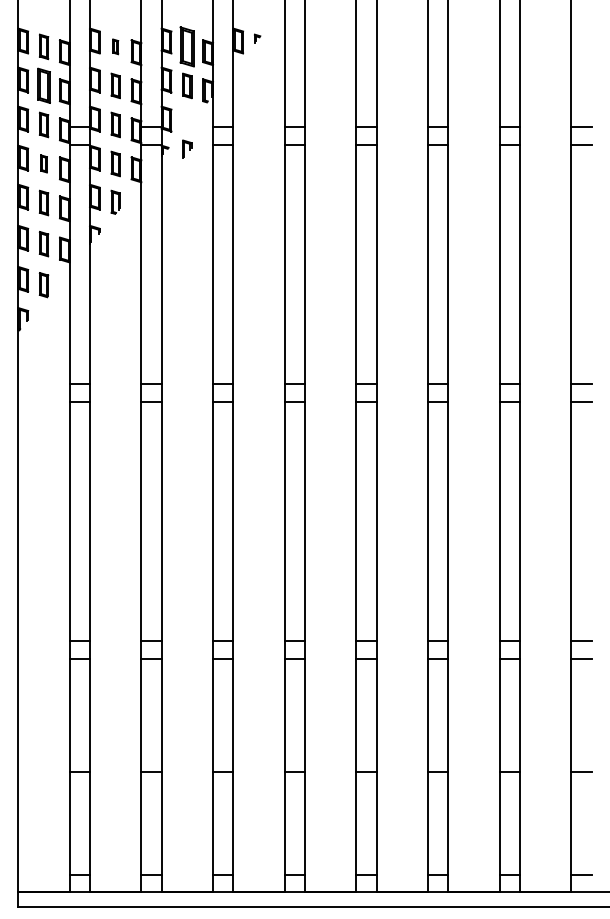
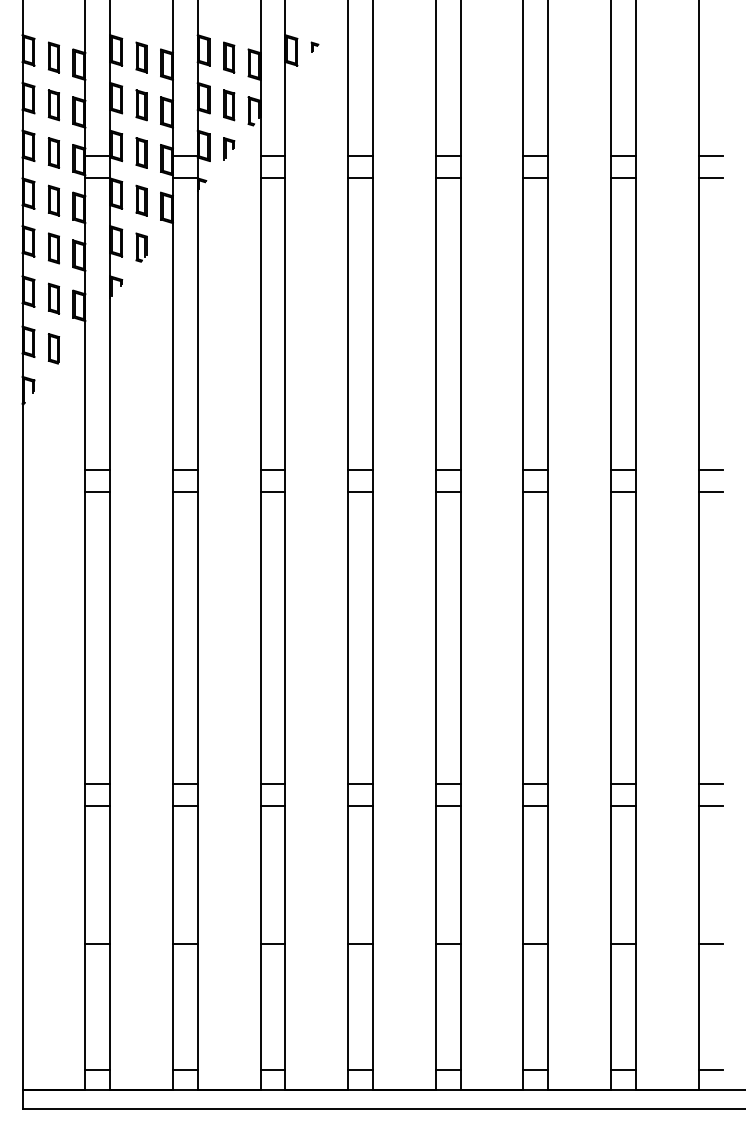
part: (115, 46) -> (141, 57), size x1.67
part: (187, 46) -> (229, 57), size x0.62
part: (43, 86) -> (53, 105), size x0.71
part: (187, 149) -> (229, 148), moved
part: (43, 163) -> (53, 200), size x1.43

